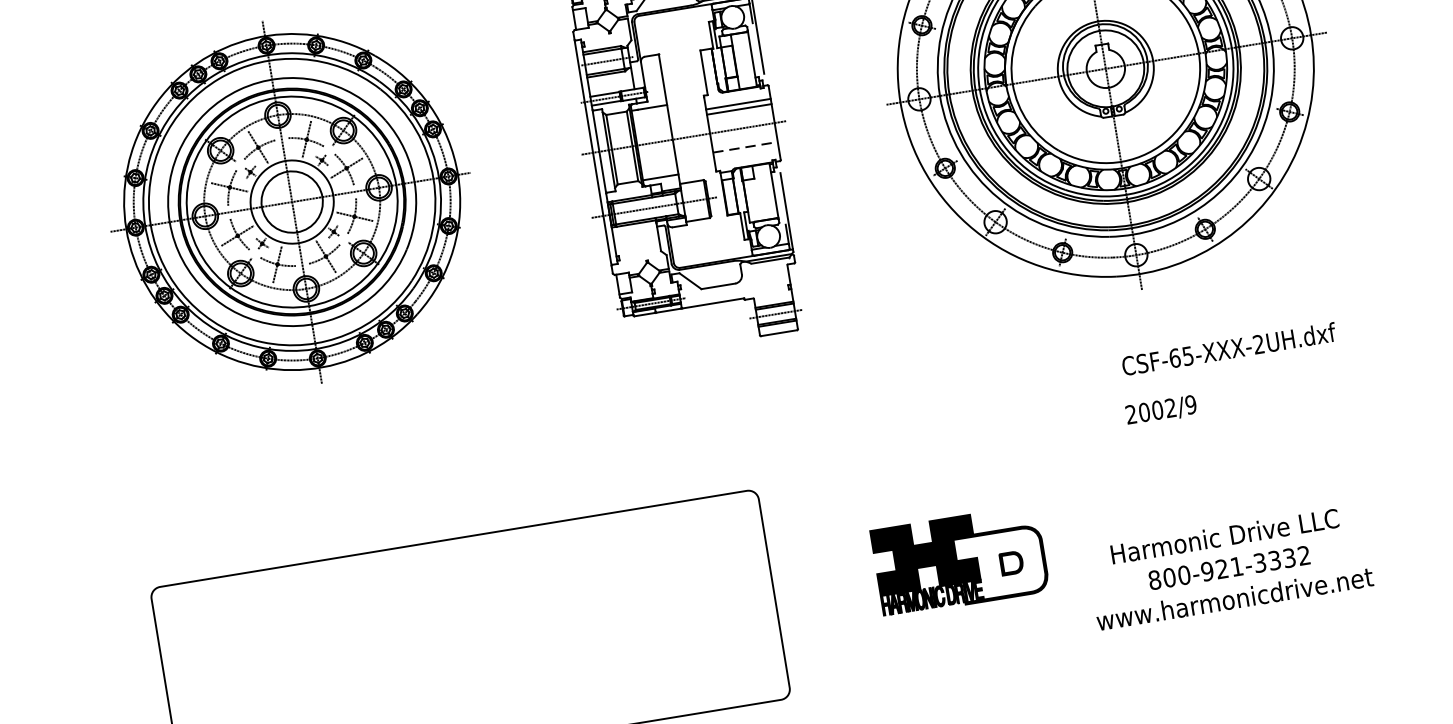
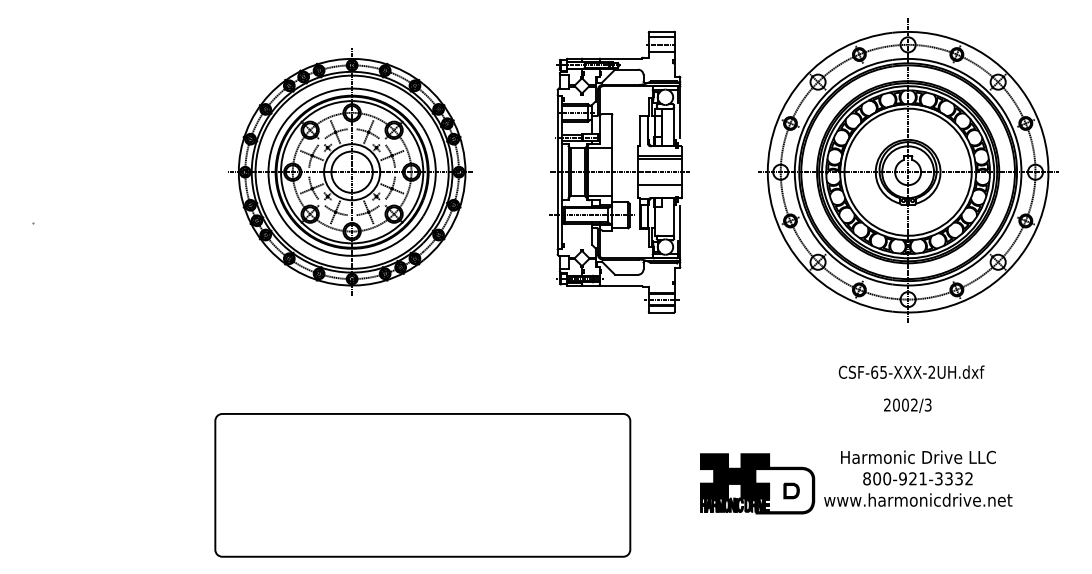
line: (746, 147) -> (660, 185), dashed -> solid
text: (1228, 348) -> (911, 371), moved
text: (1189, 404) -> (927, 404), 2002/9 -> 2002/3
text: (1230, 567) -> (918, 478), moved

